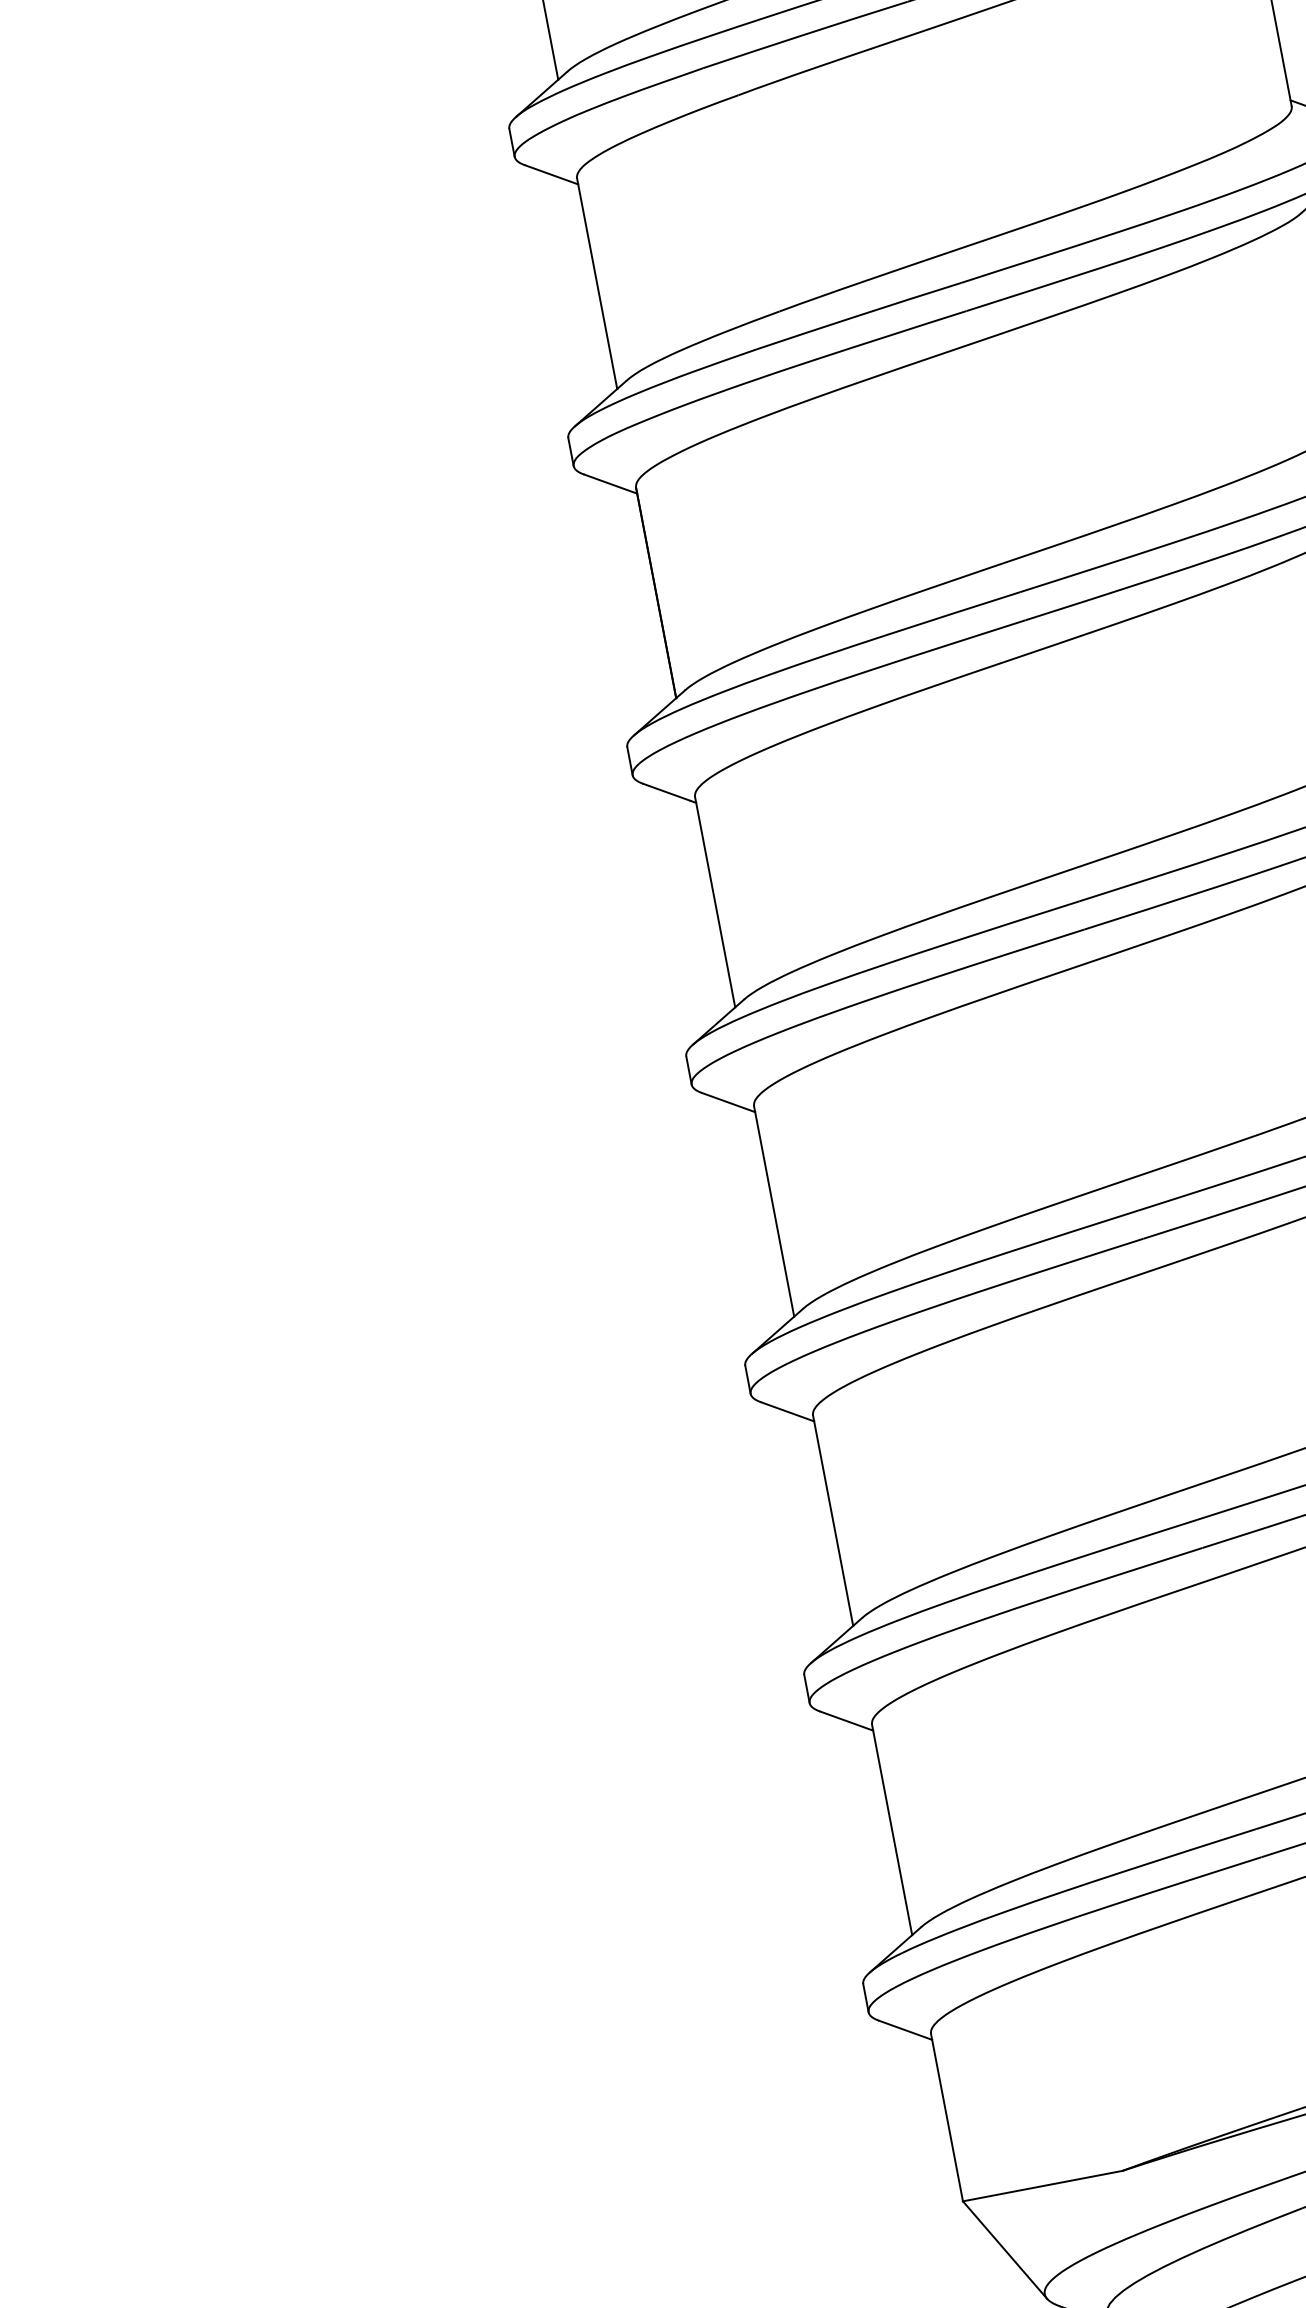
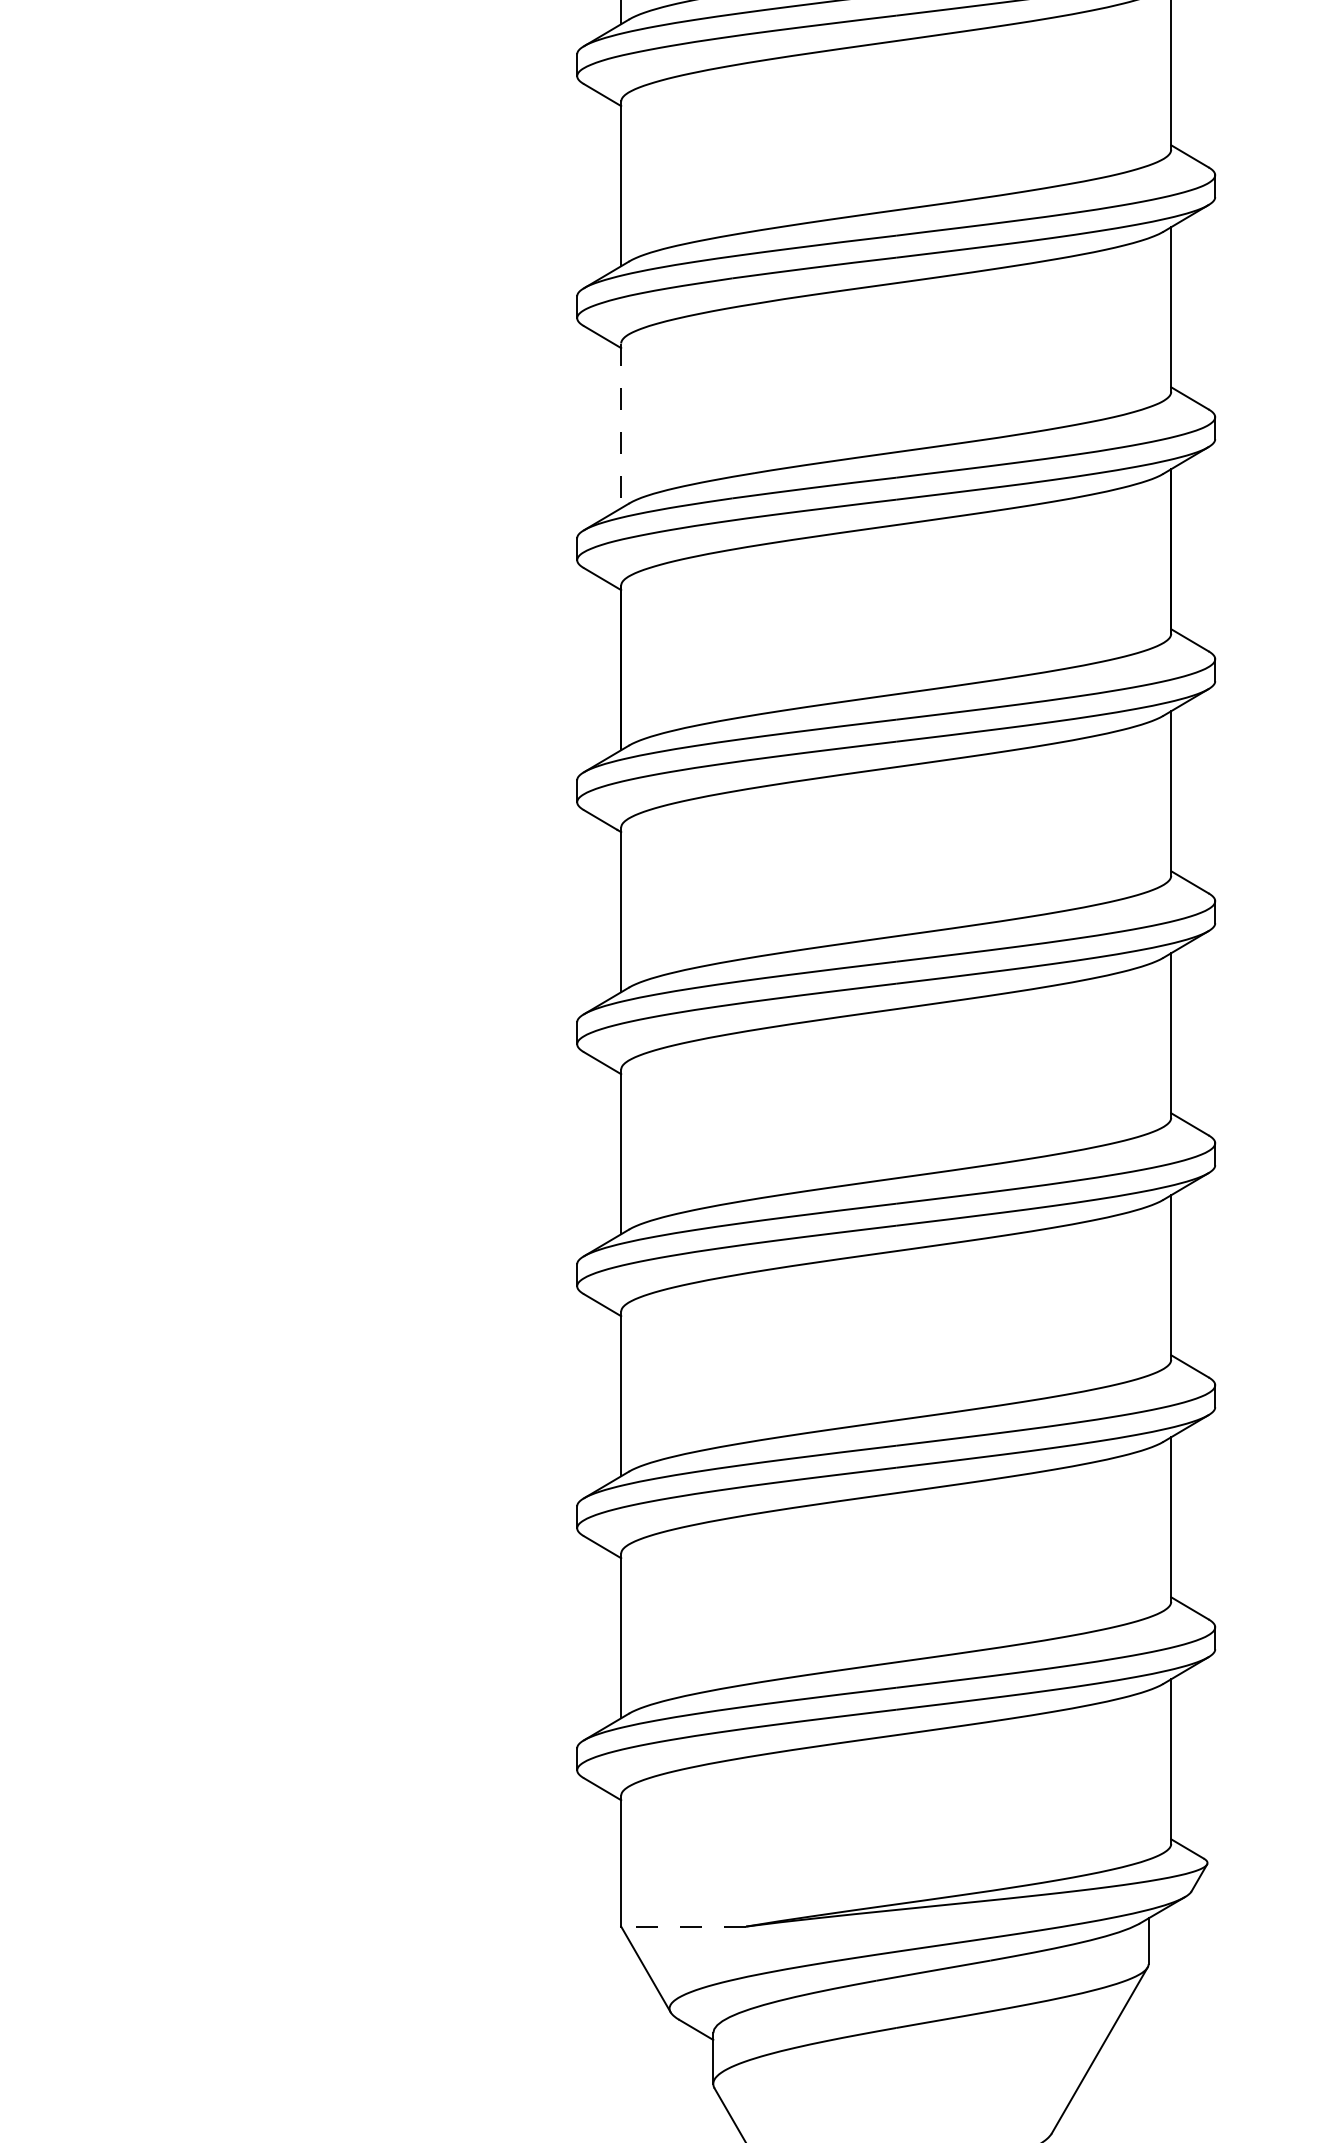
line: (597, 284) -> (621, 426), solid -> dashed
line: (1042, 2185) -> (683, 1926), solid -> dashed

